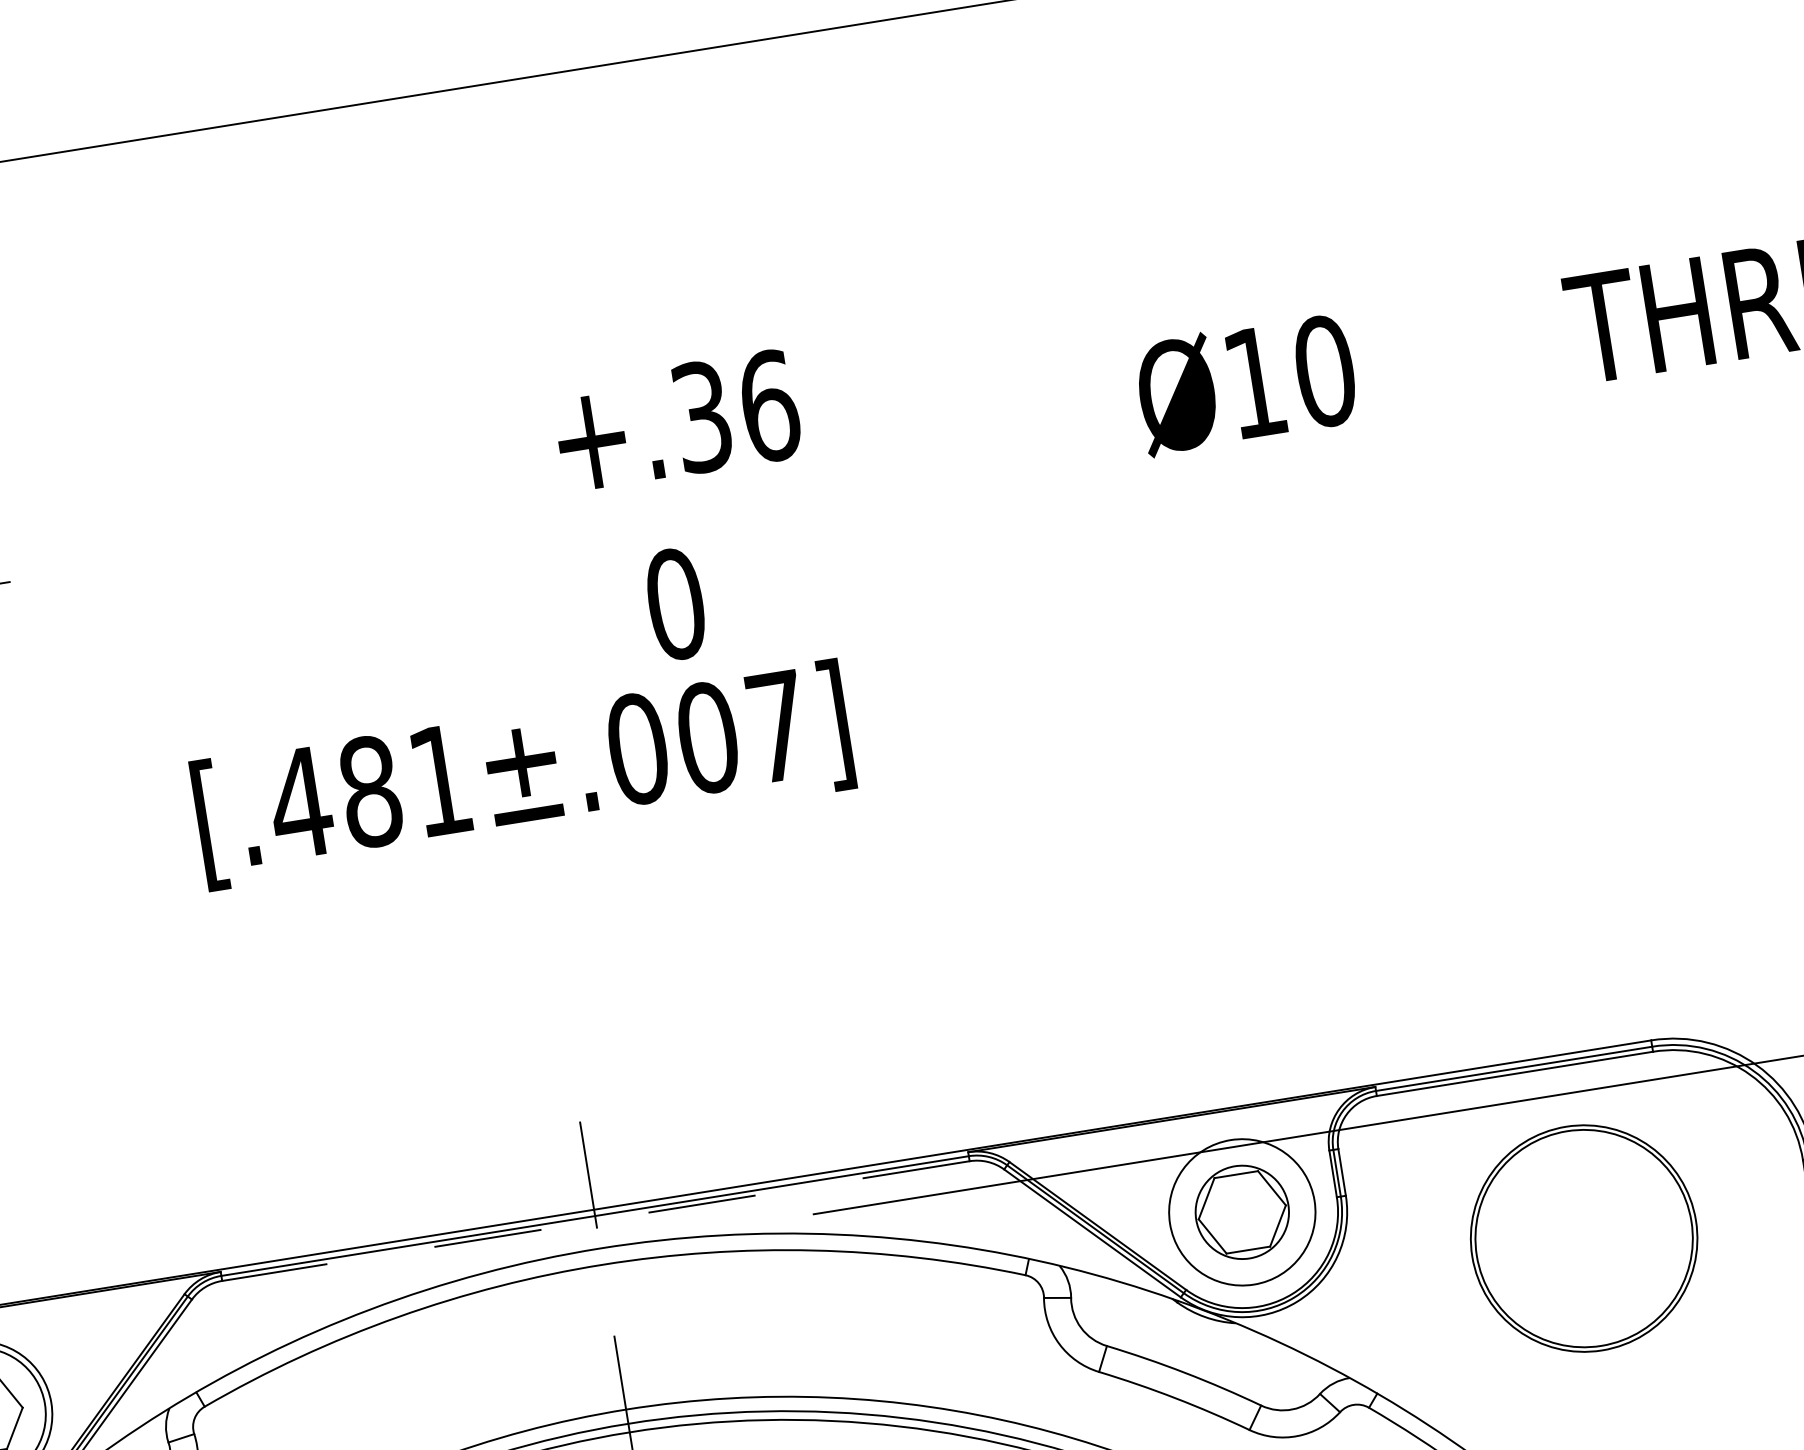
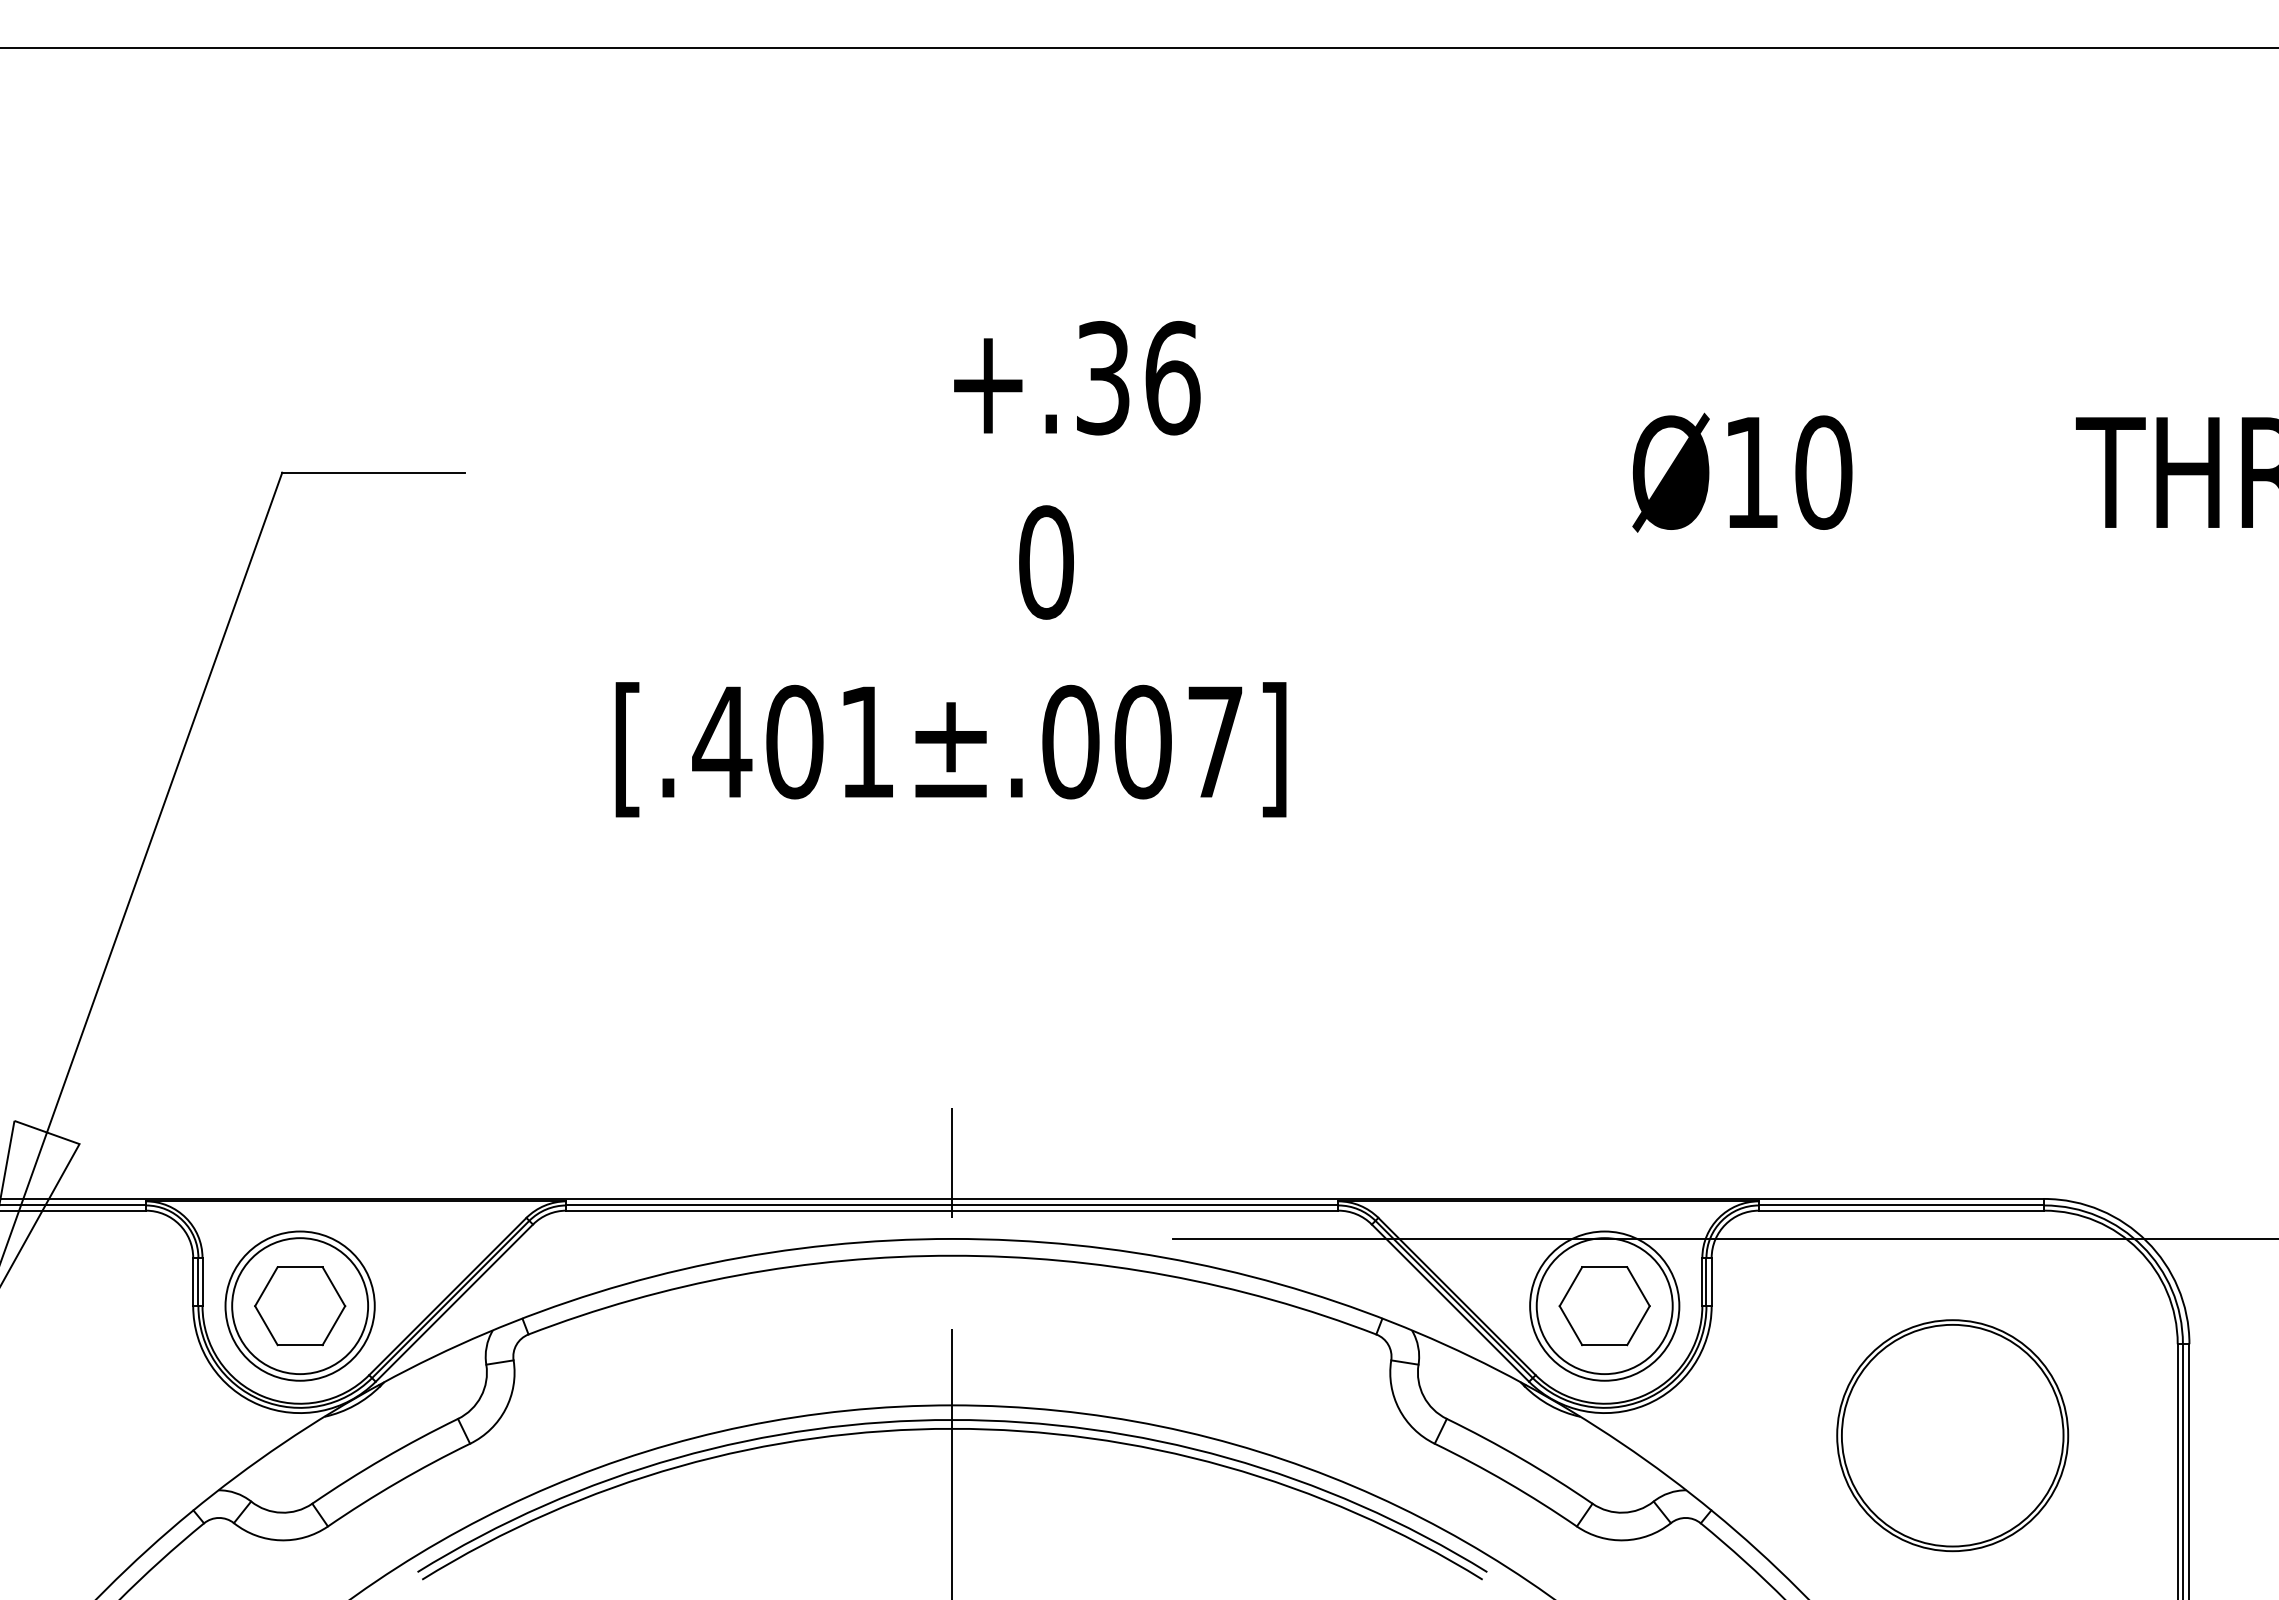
text: (691, 510) -> (1077, 470), moved
text: (370, 792) -> (794, 742), [.481±.007] -> [.401±.007]
circle: (1242, 1212) -> (1604, 1306), size x1.43
line: (595, 1220) -> (952, 1210), dashed -> solid
part: (1583, 1238) -> (1952, 1435), moved

